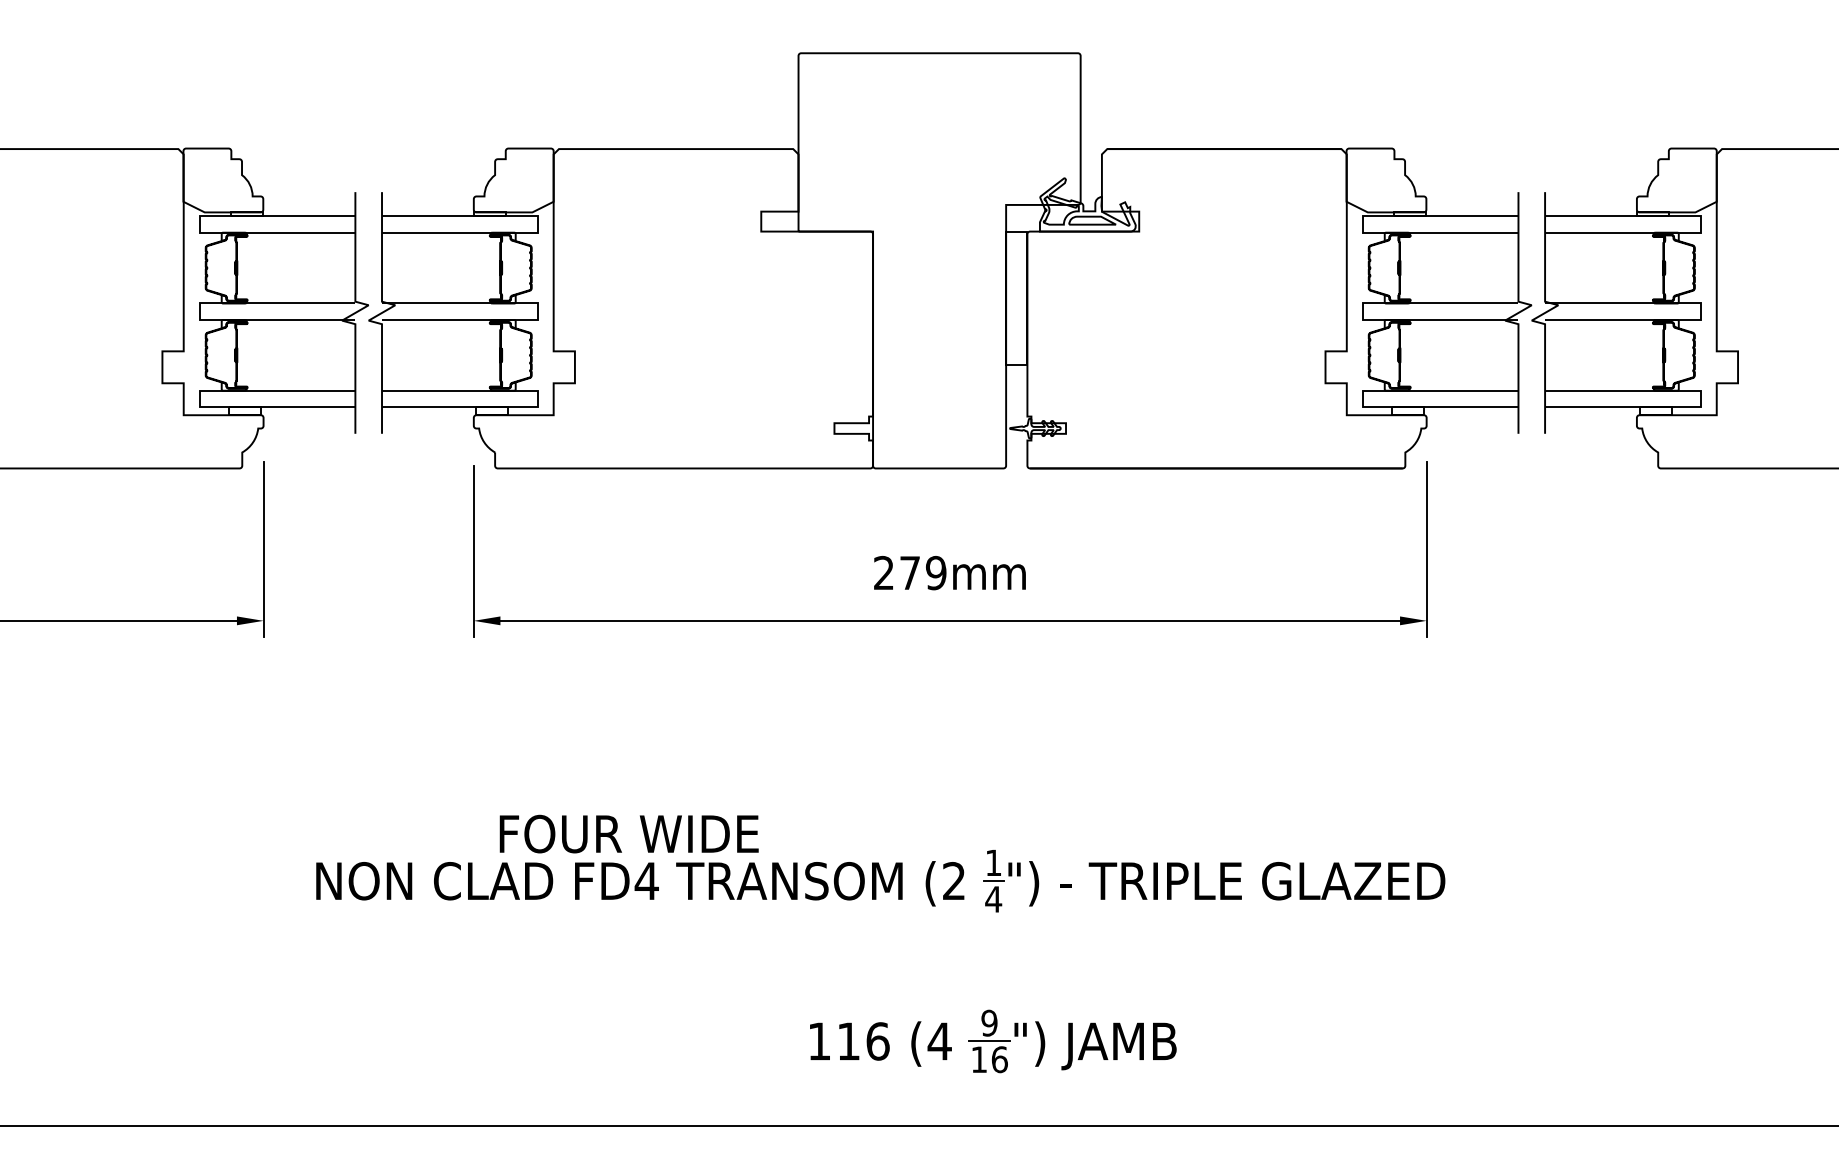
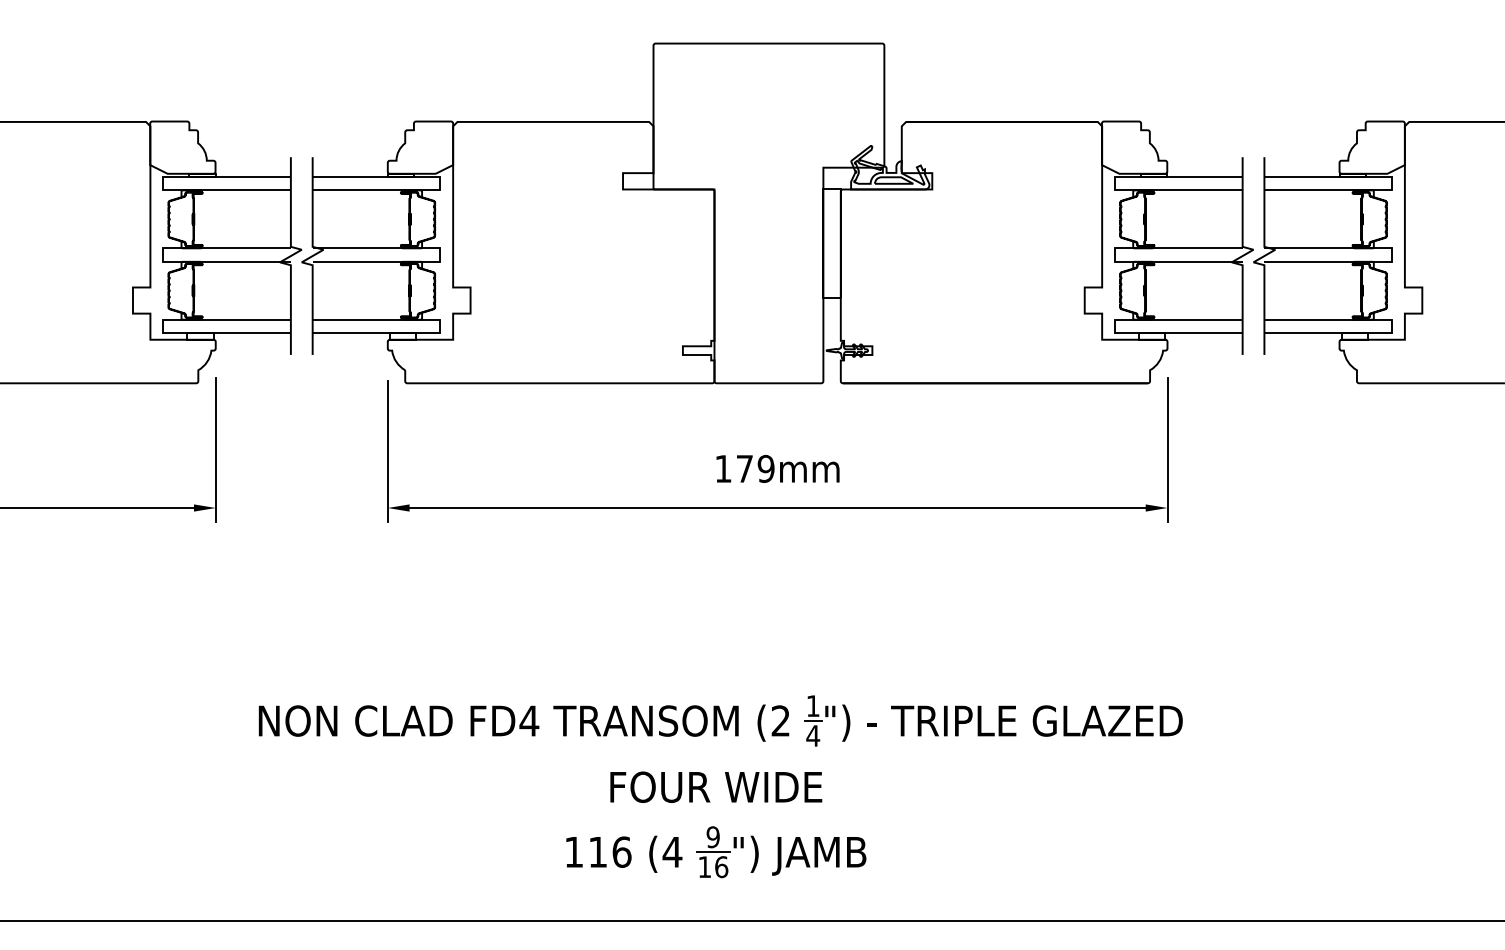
text: (883, 572) -> (723, 468), 279mm -> 179mm
text: (628, 833) -> (715, 786), moved
part: (993, 1041) -> (716, 852), moved

